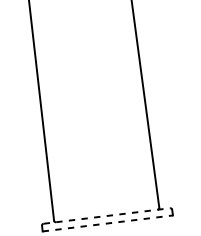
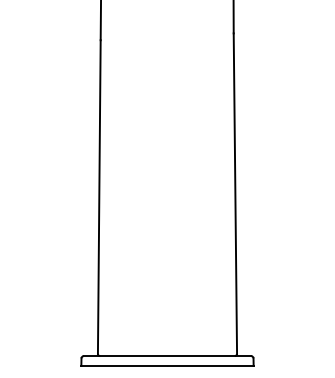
line: (106, 216) -> (167, 356), dashed -> solid
line: (107, 223) -> (167, 365), dashed -> solid

